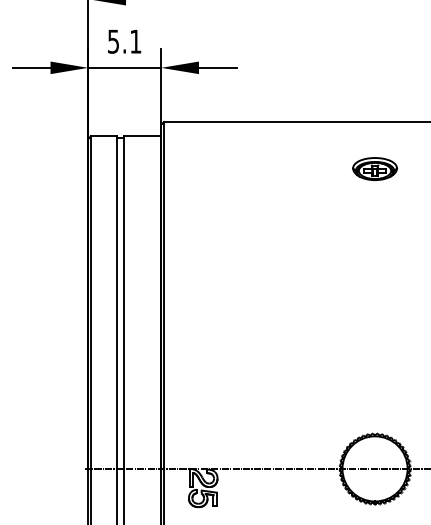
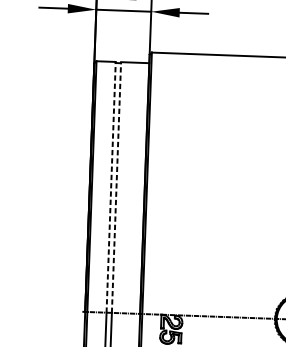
line: (116, 302) -> (111, 187), solid -> dashed
line: (123, 302) -> (116, 187), solid -> dashed

